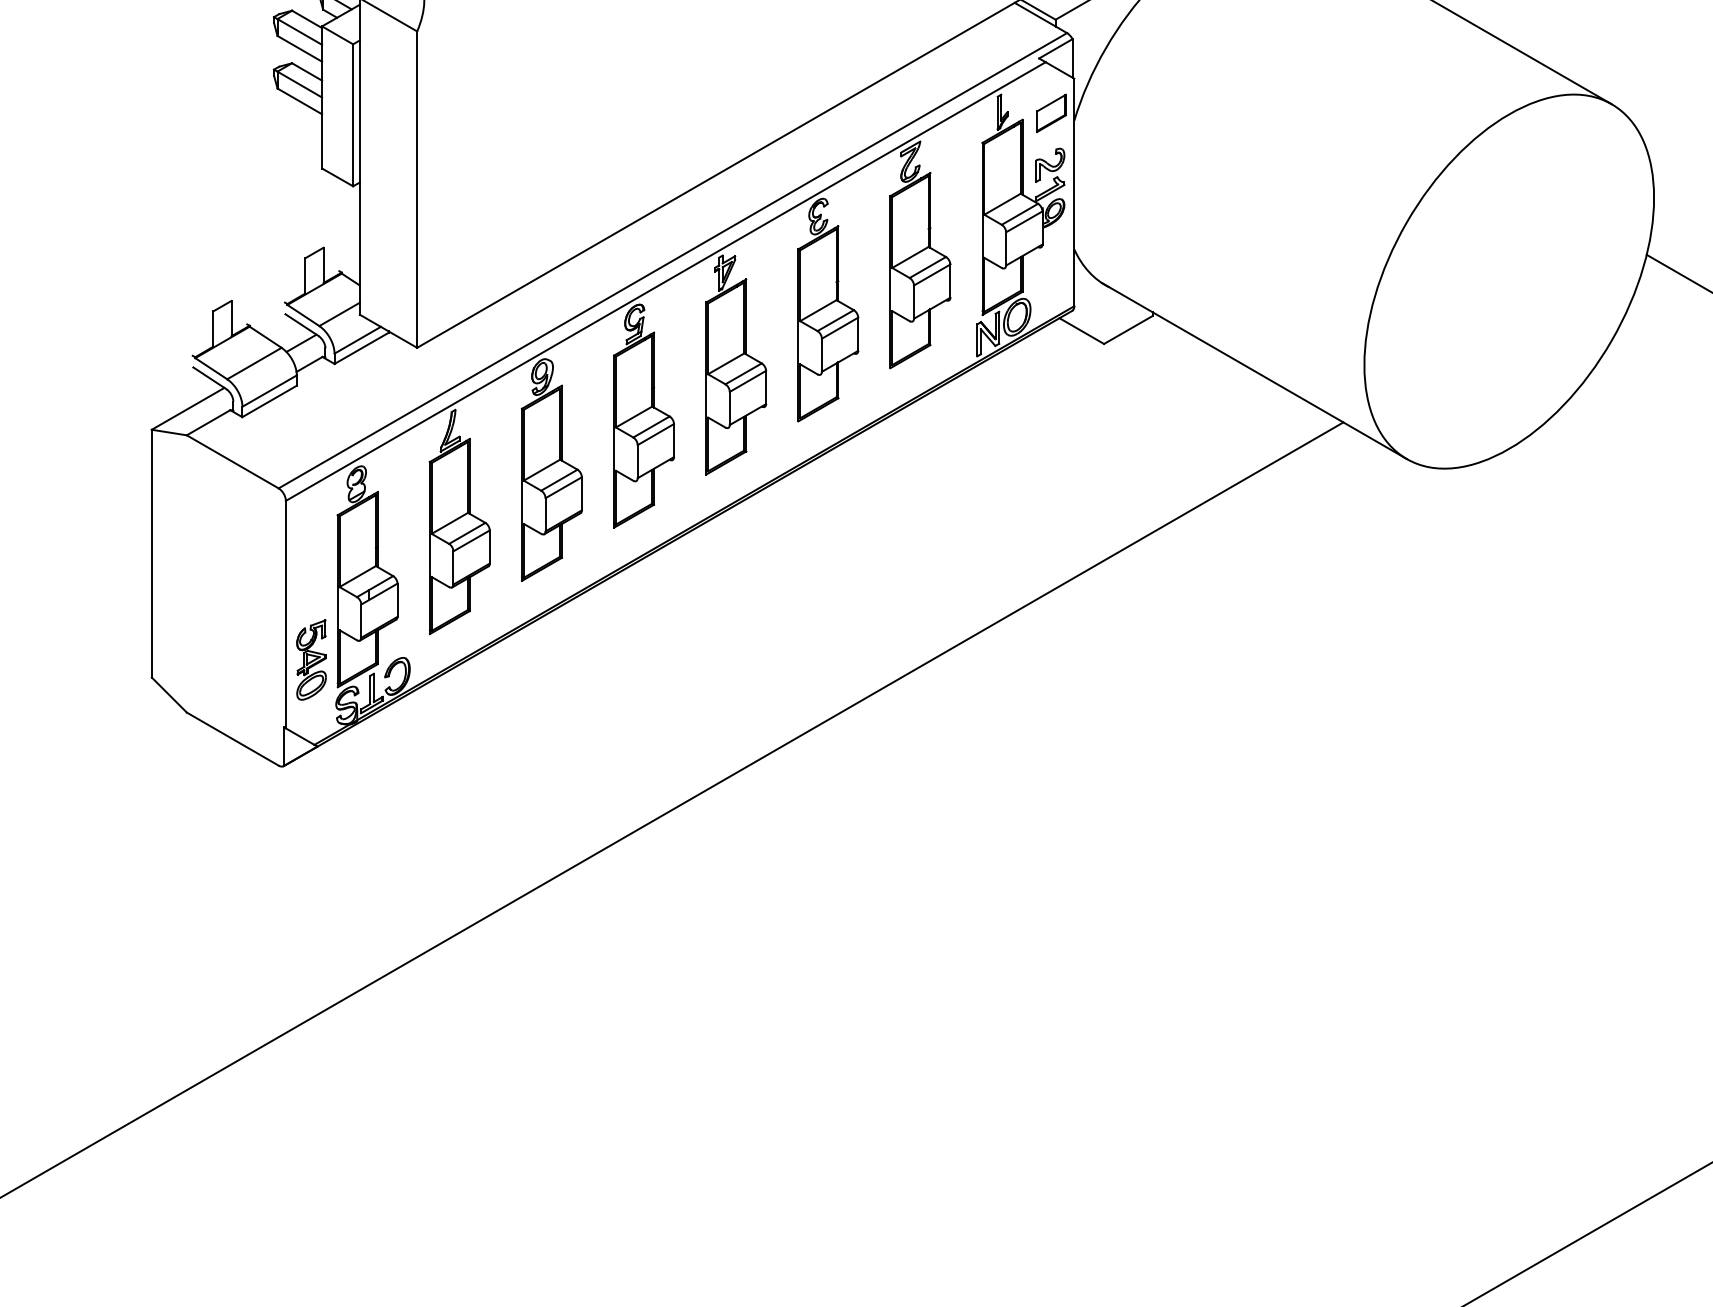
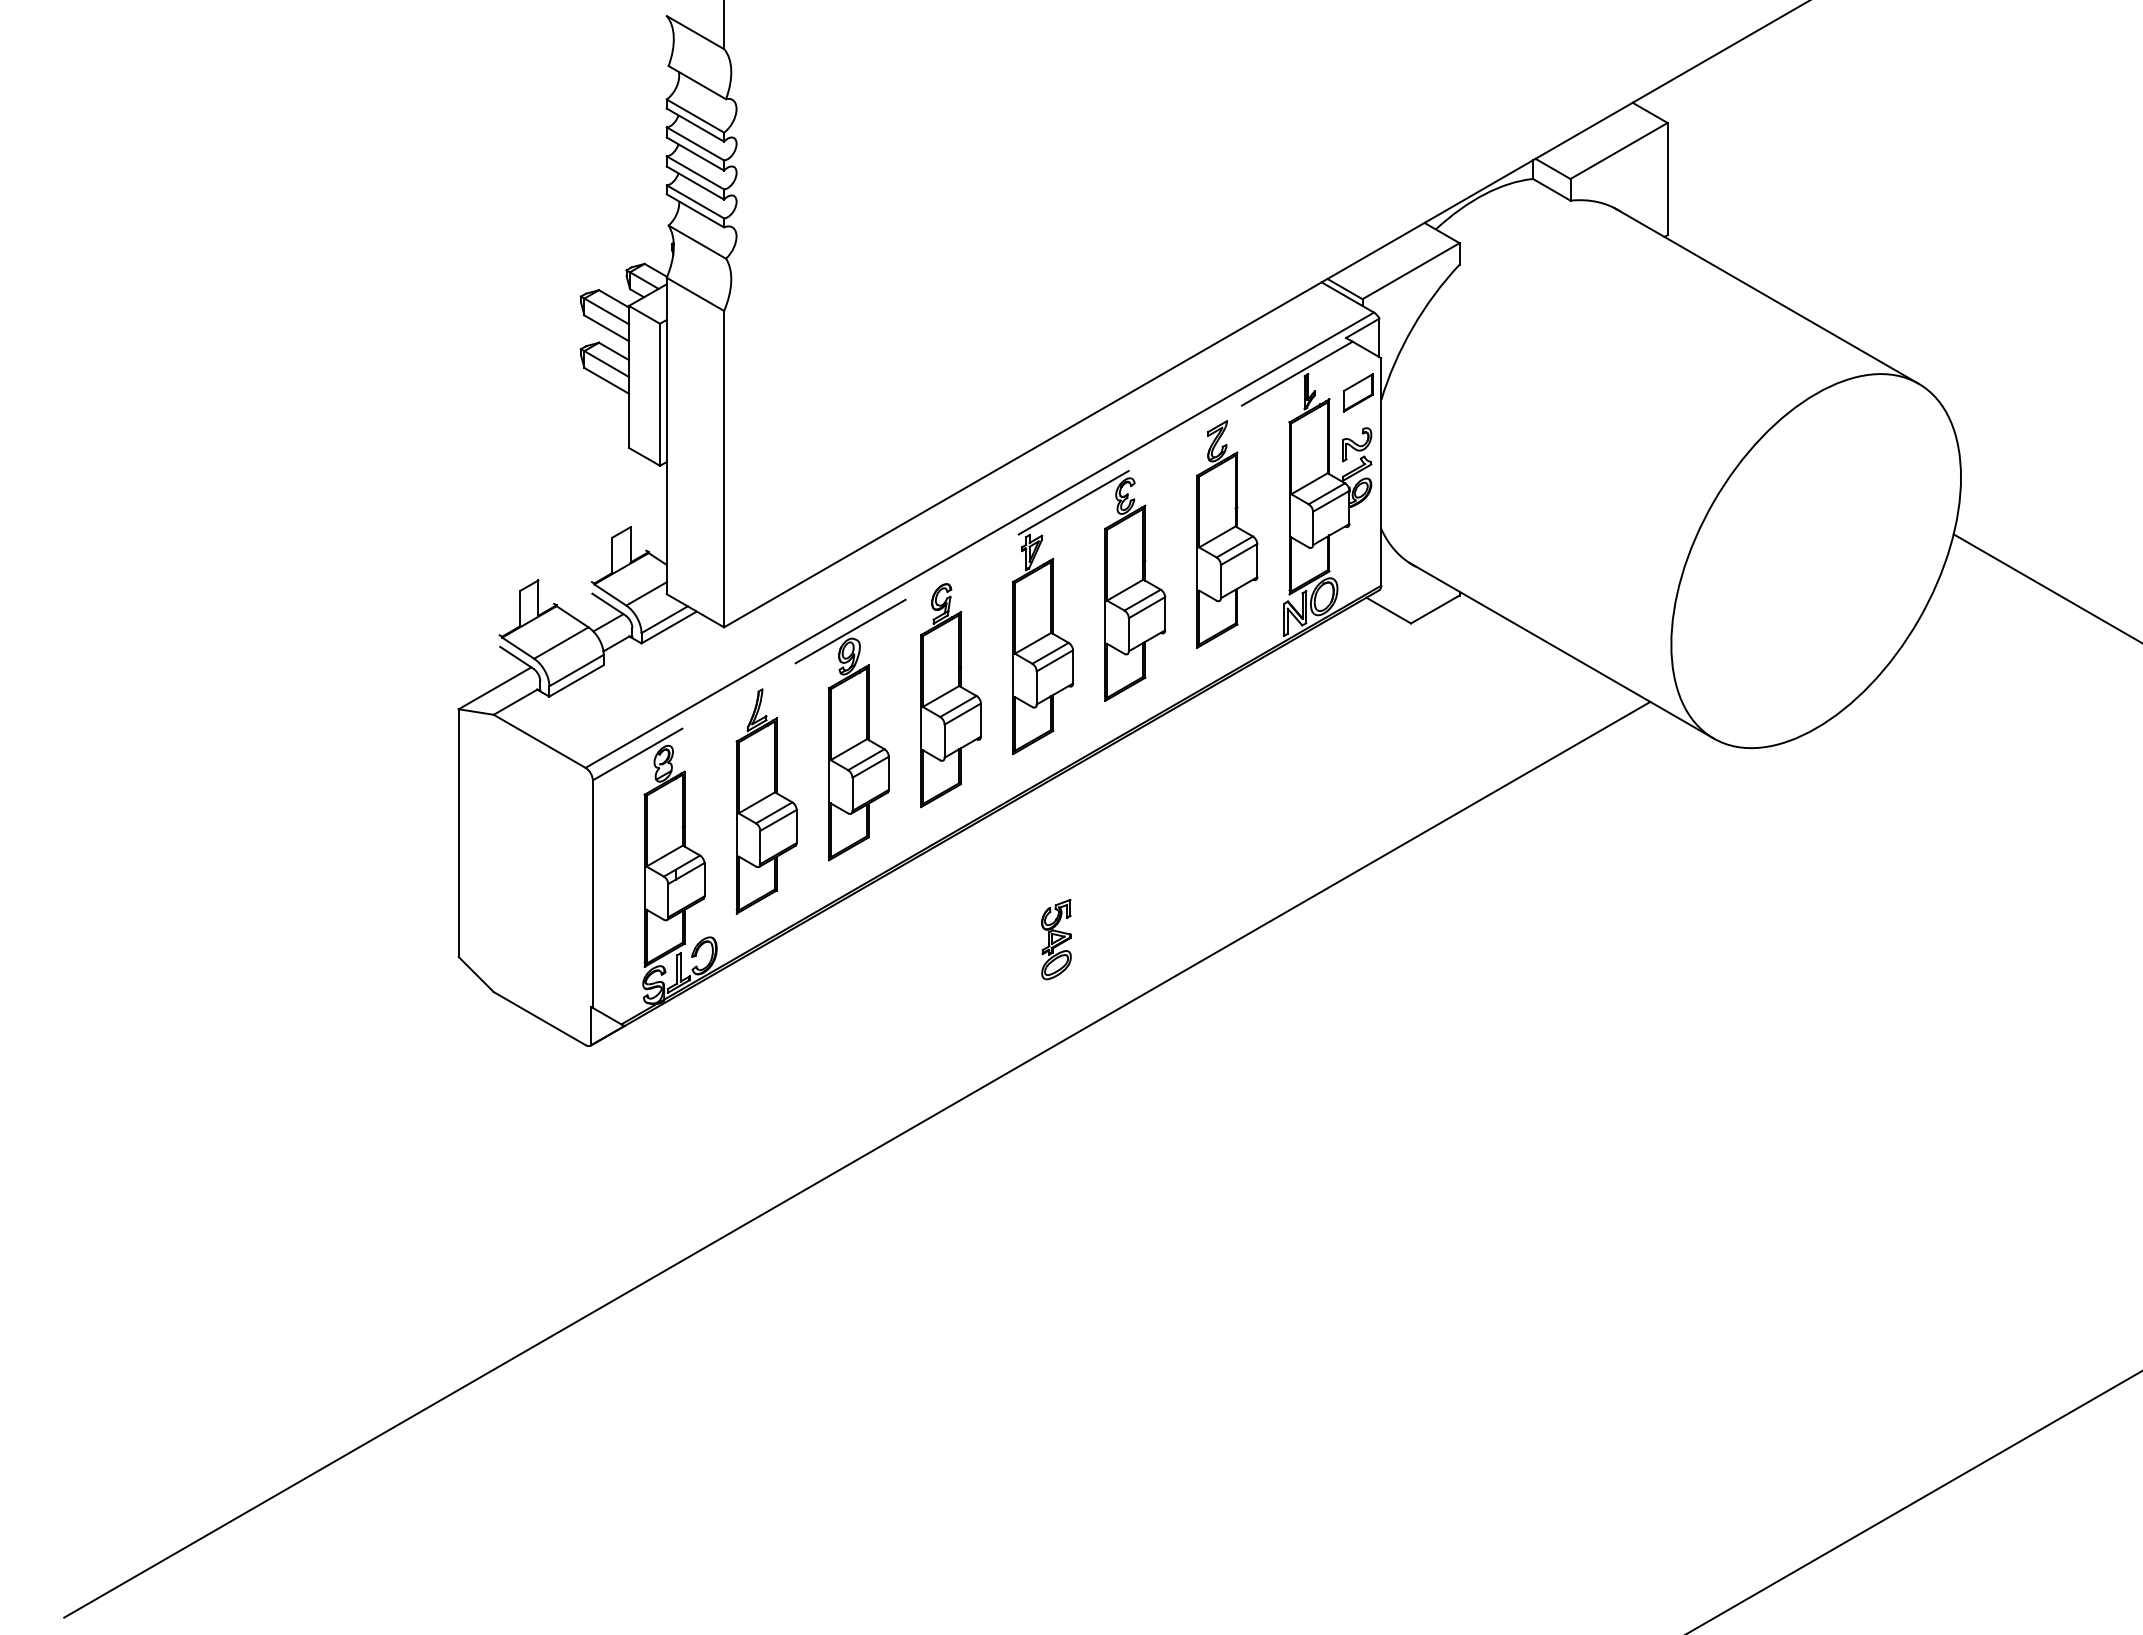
line: (665, 282) -> (972, 561), solid -> dashed
part: (311, 660) -> (1056, 939), moved

